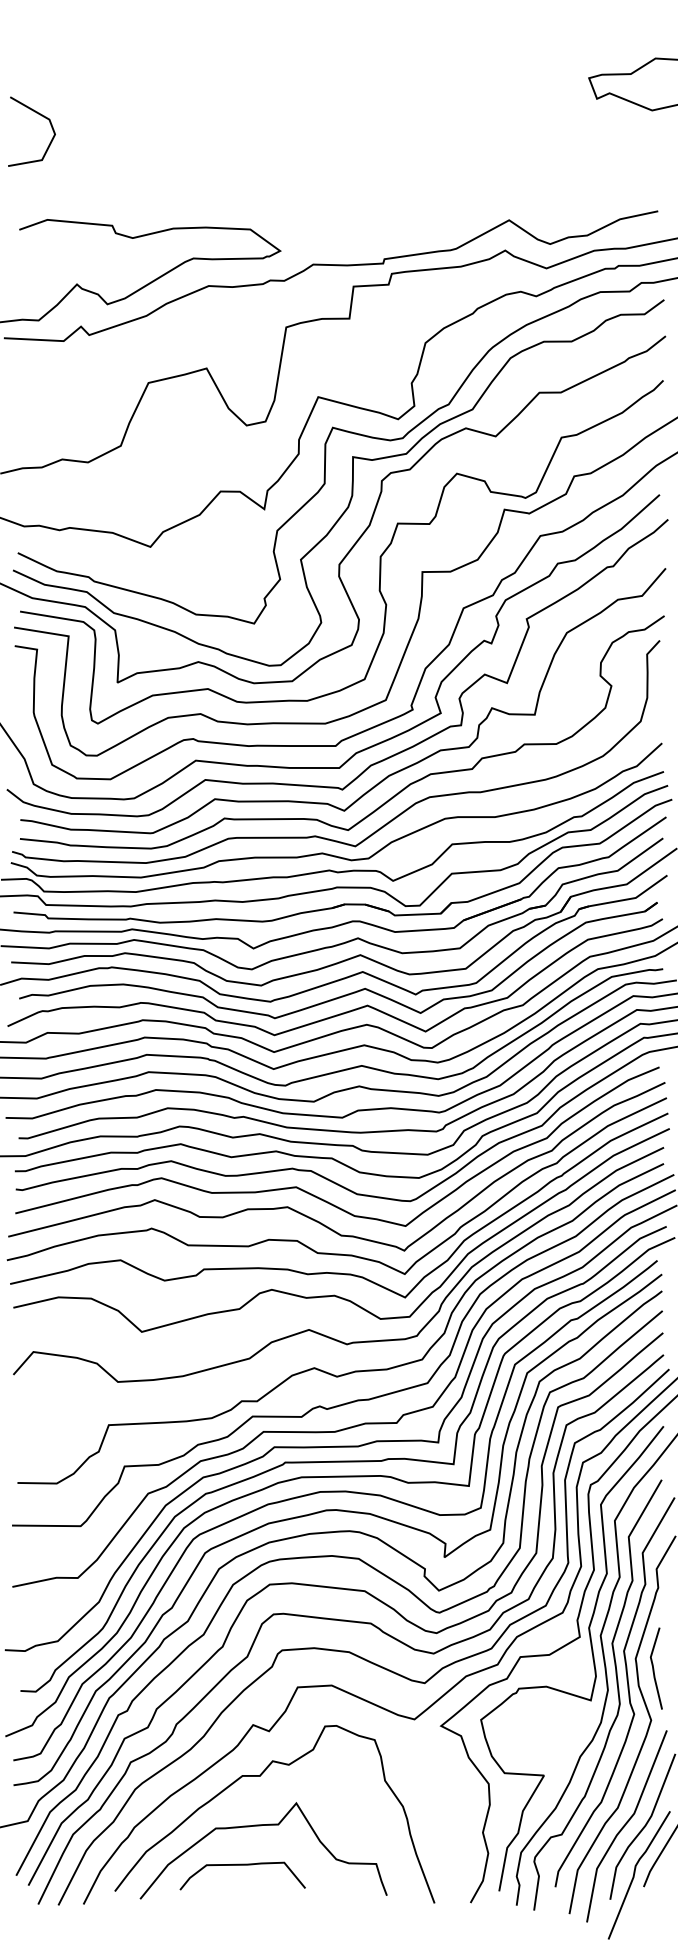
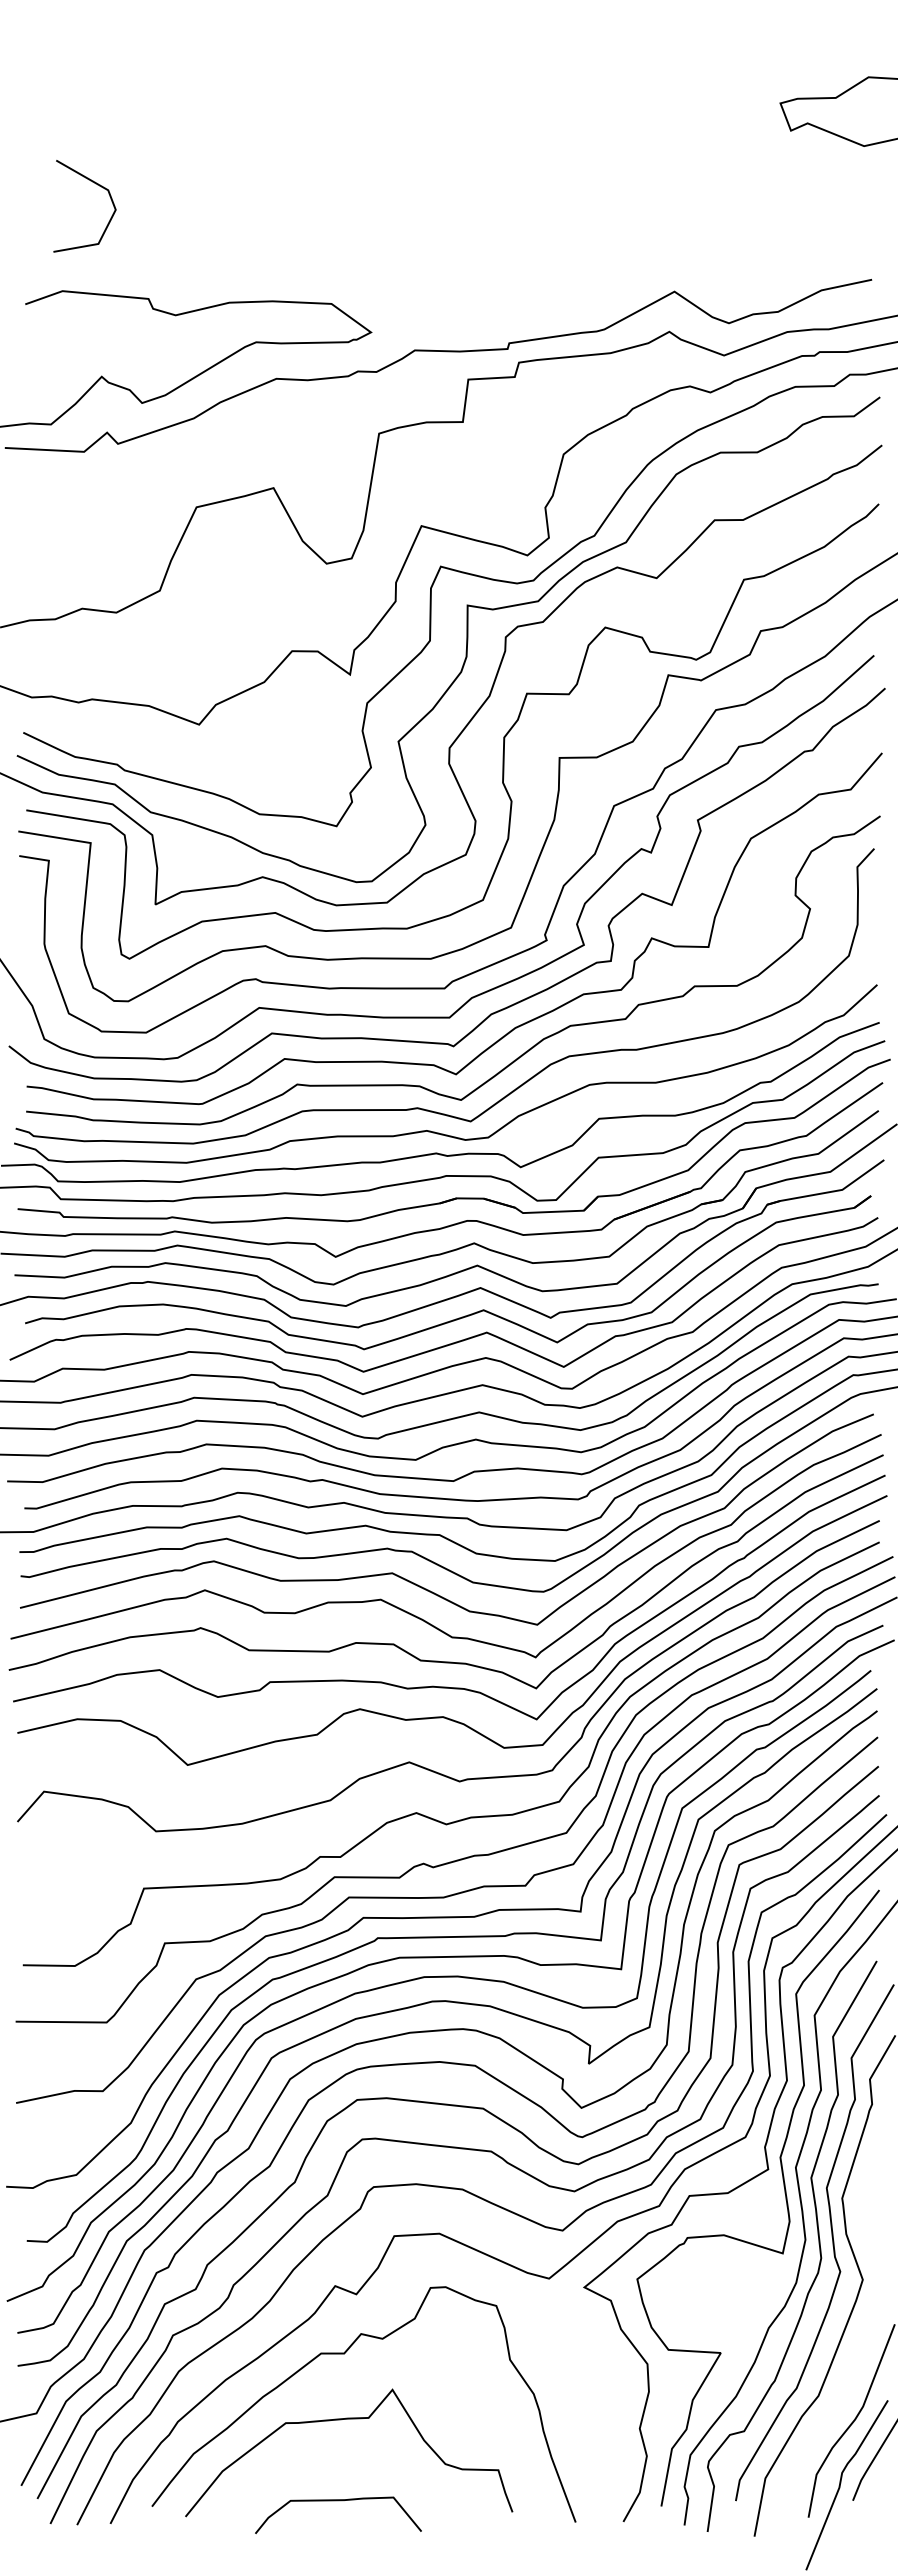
line: (41, 116) -> (97, 185), moved
line: (654, 1668) -> (866, 2210), removed
curve: (626, 1824) -> (829, 2418), removed
curve: (242, 1865) -> (338, 2501), moved

